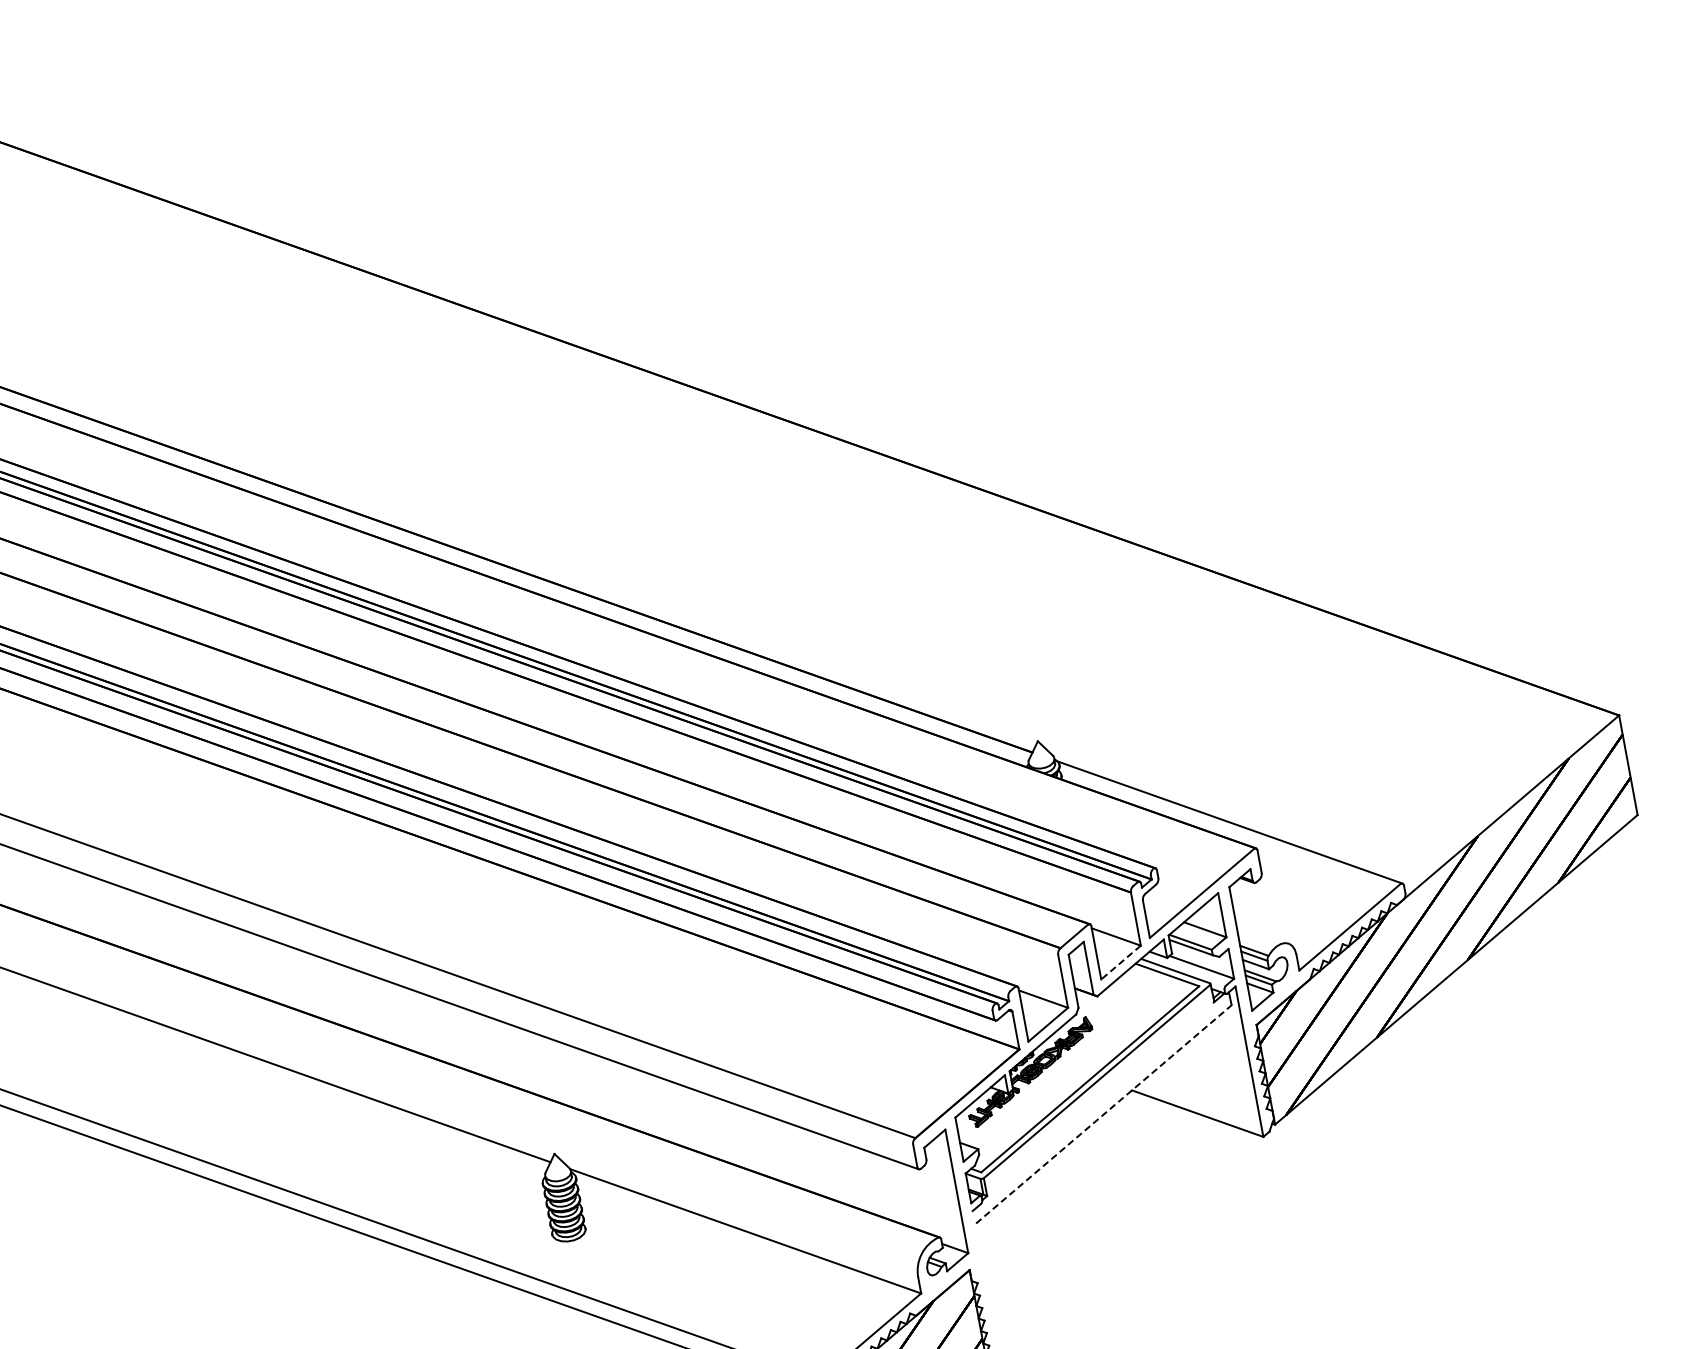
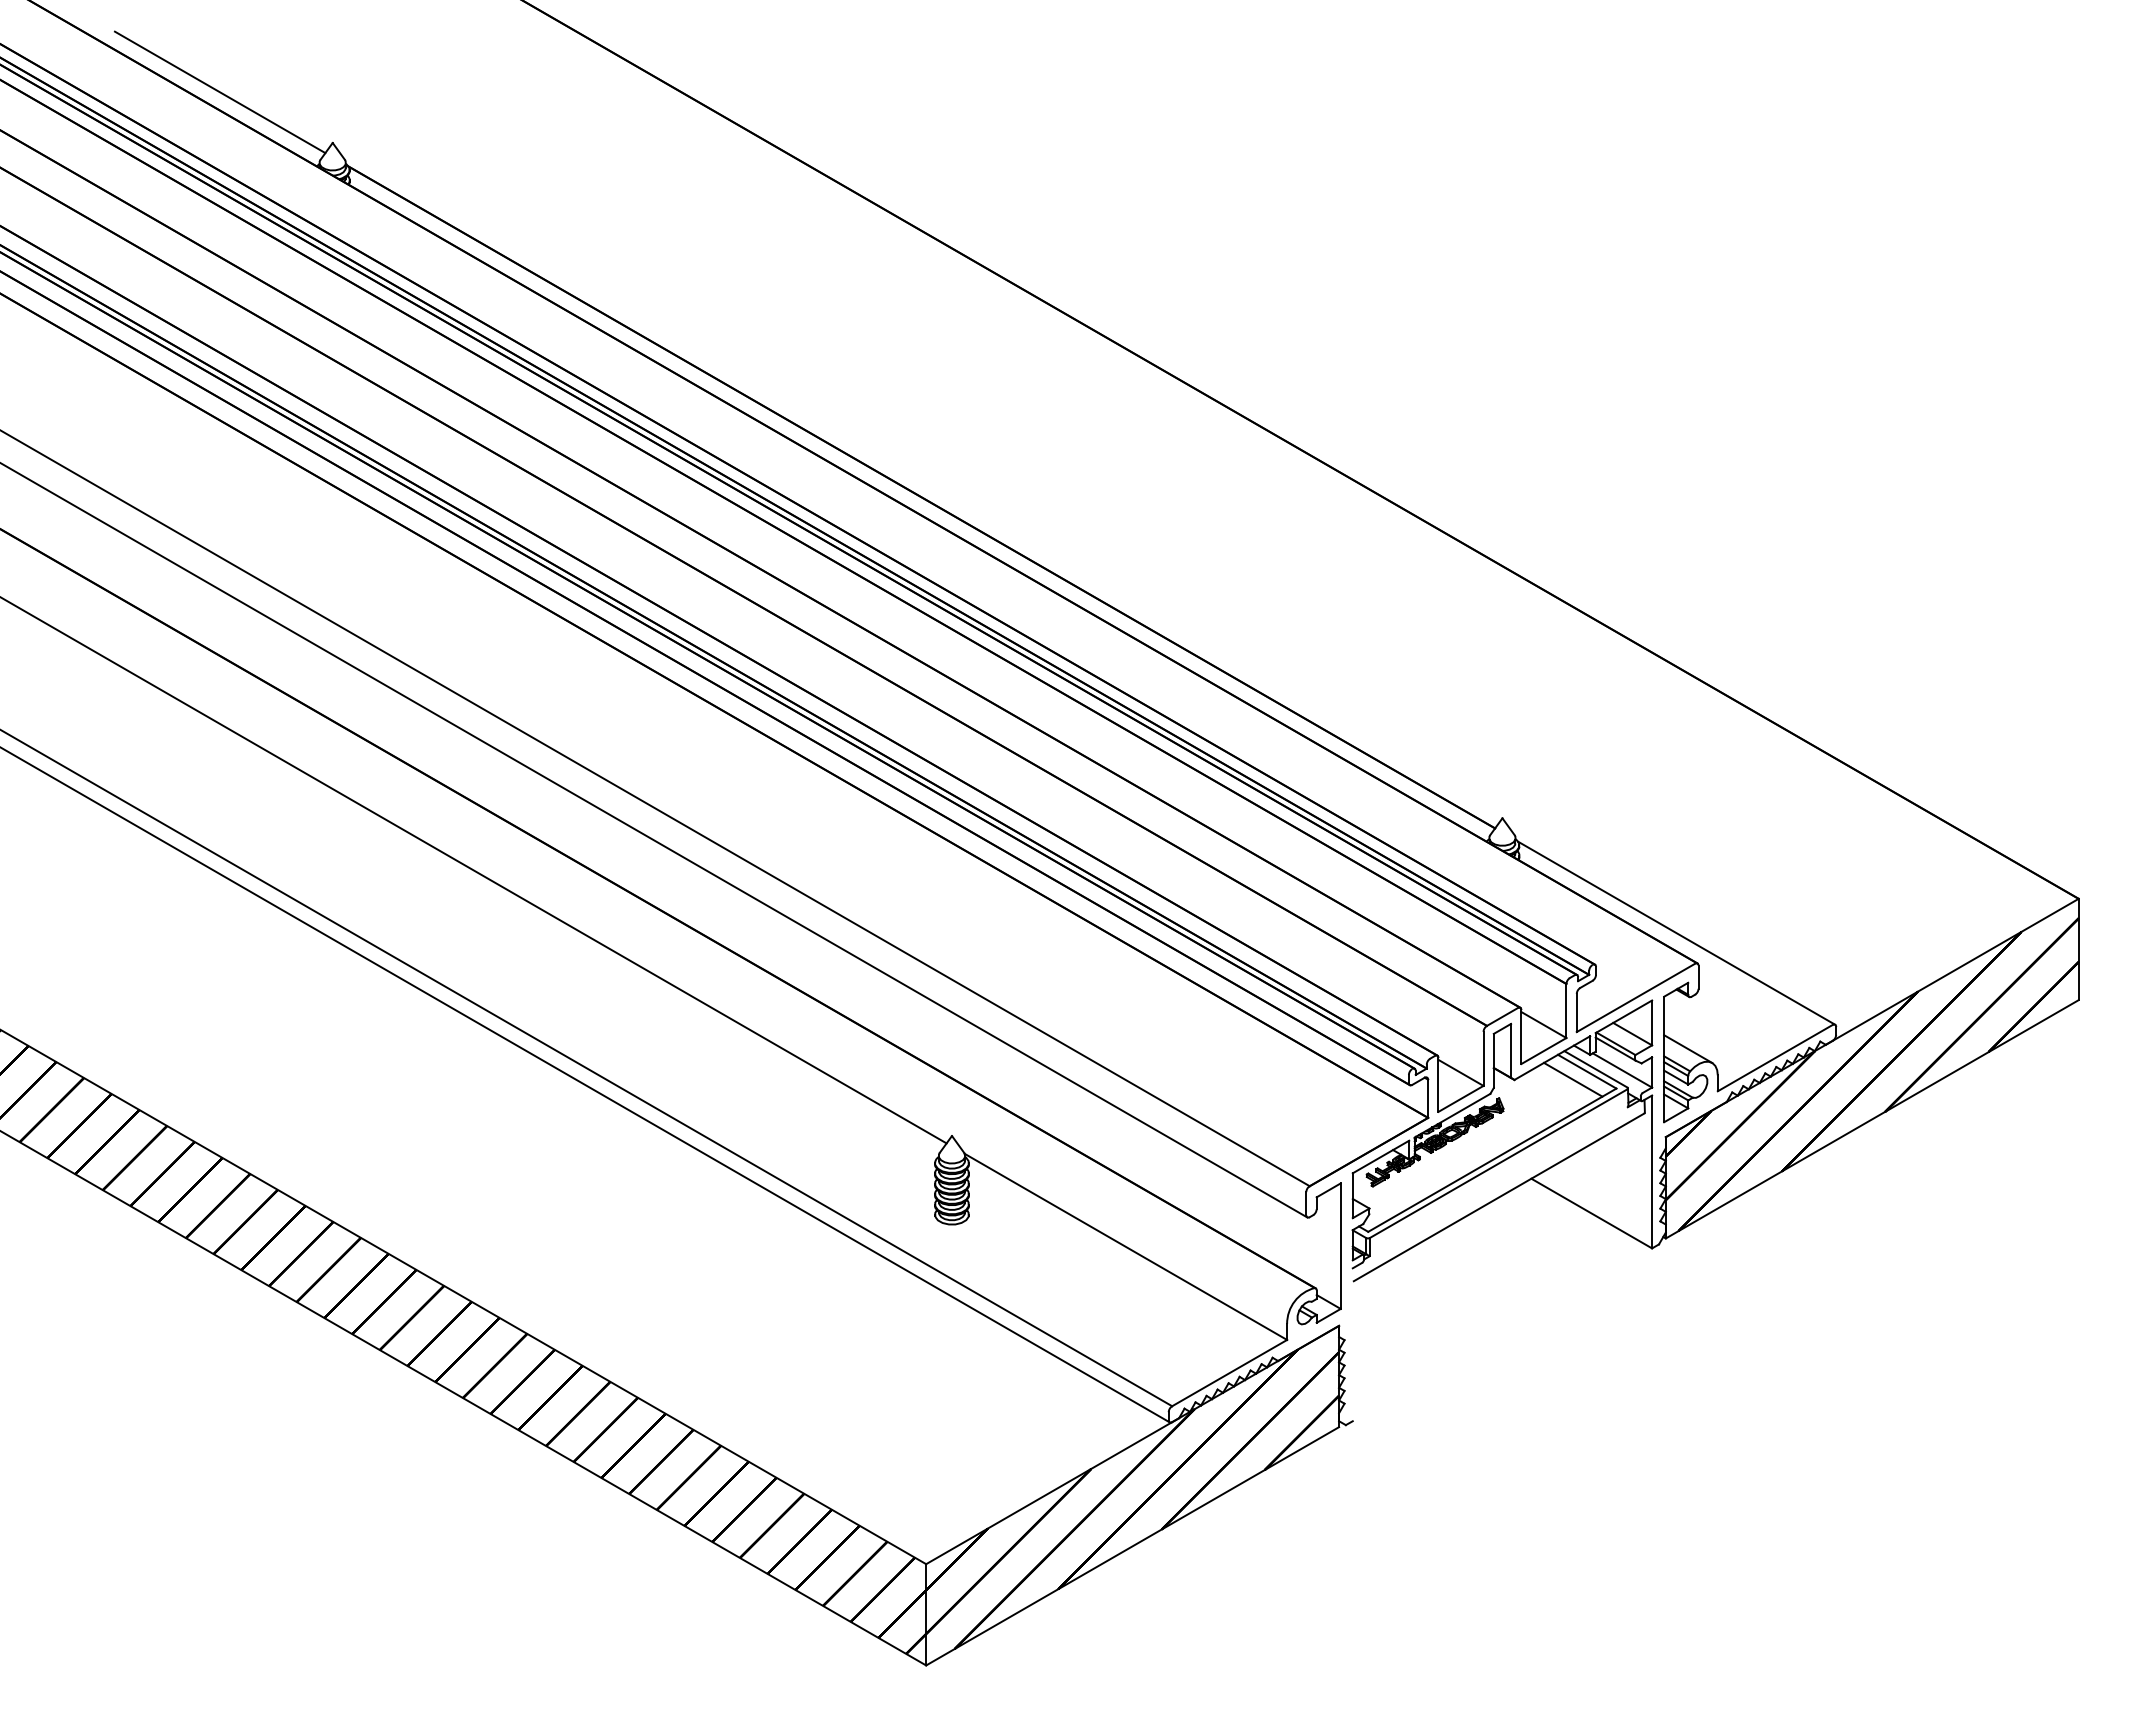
line: (1262, 933) -> (1688, 1048), added
line: (1120, 963) -> (1543, 1051), dashed -> solid
line: (1154, 985) -> (1572, 1079), added
line: (1104, 1114) -> (1499, 1197), dashed -> solid

